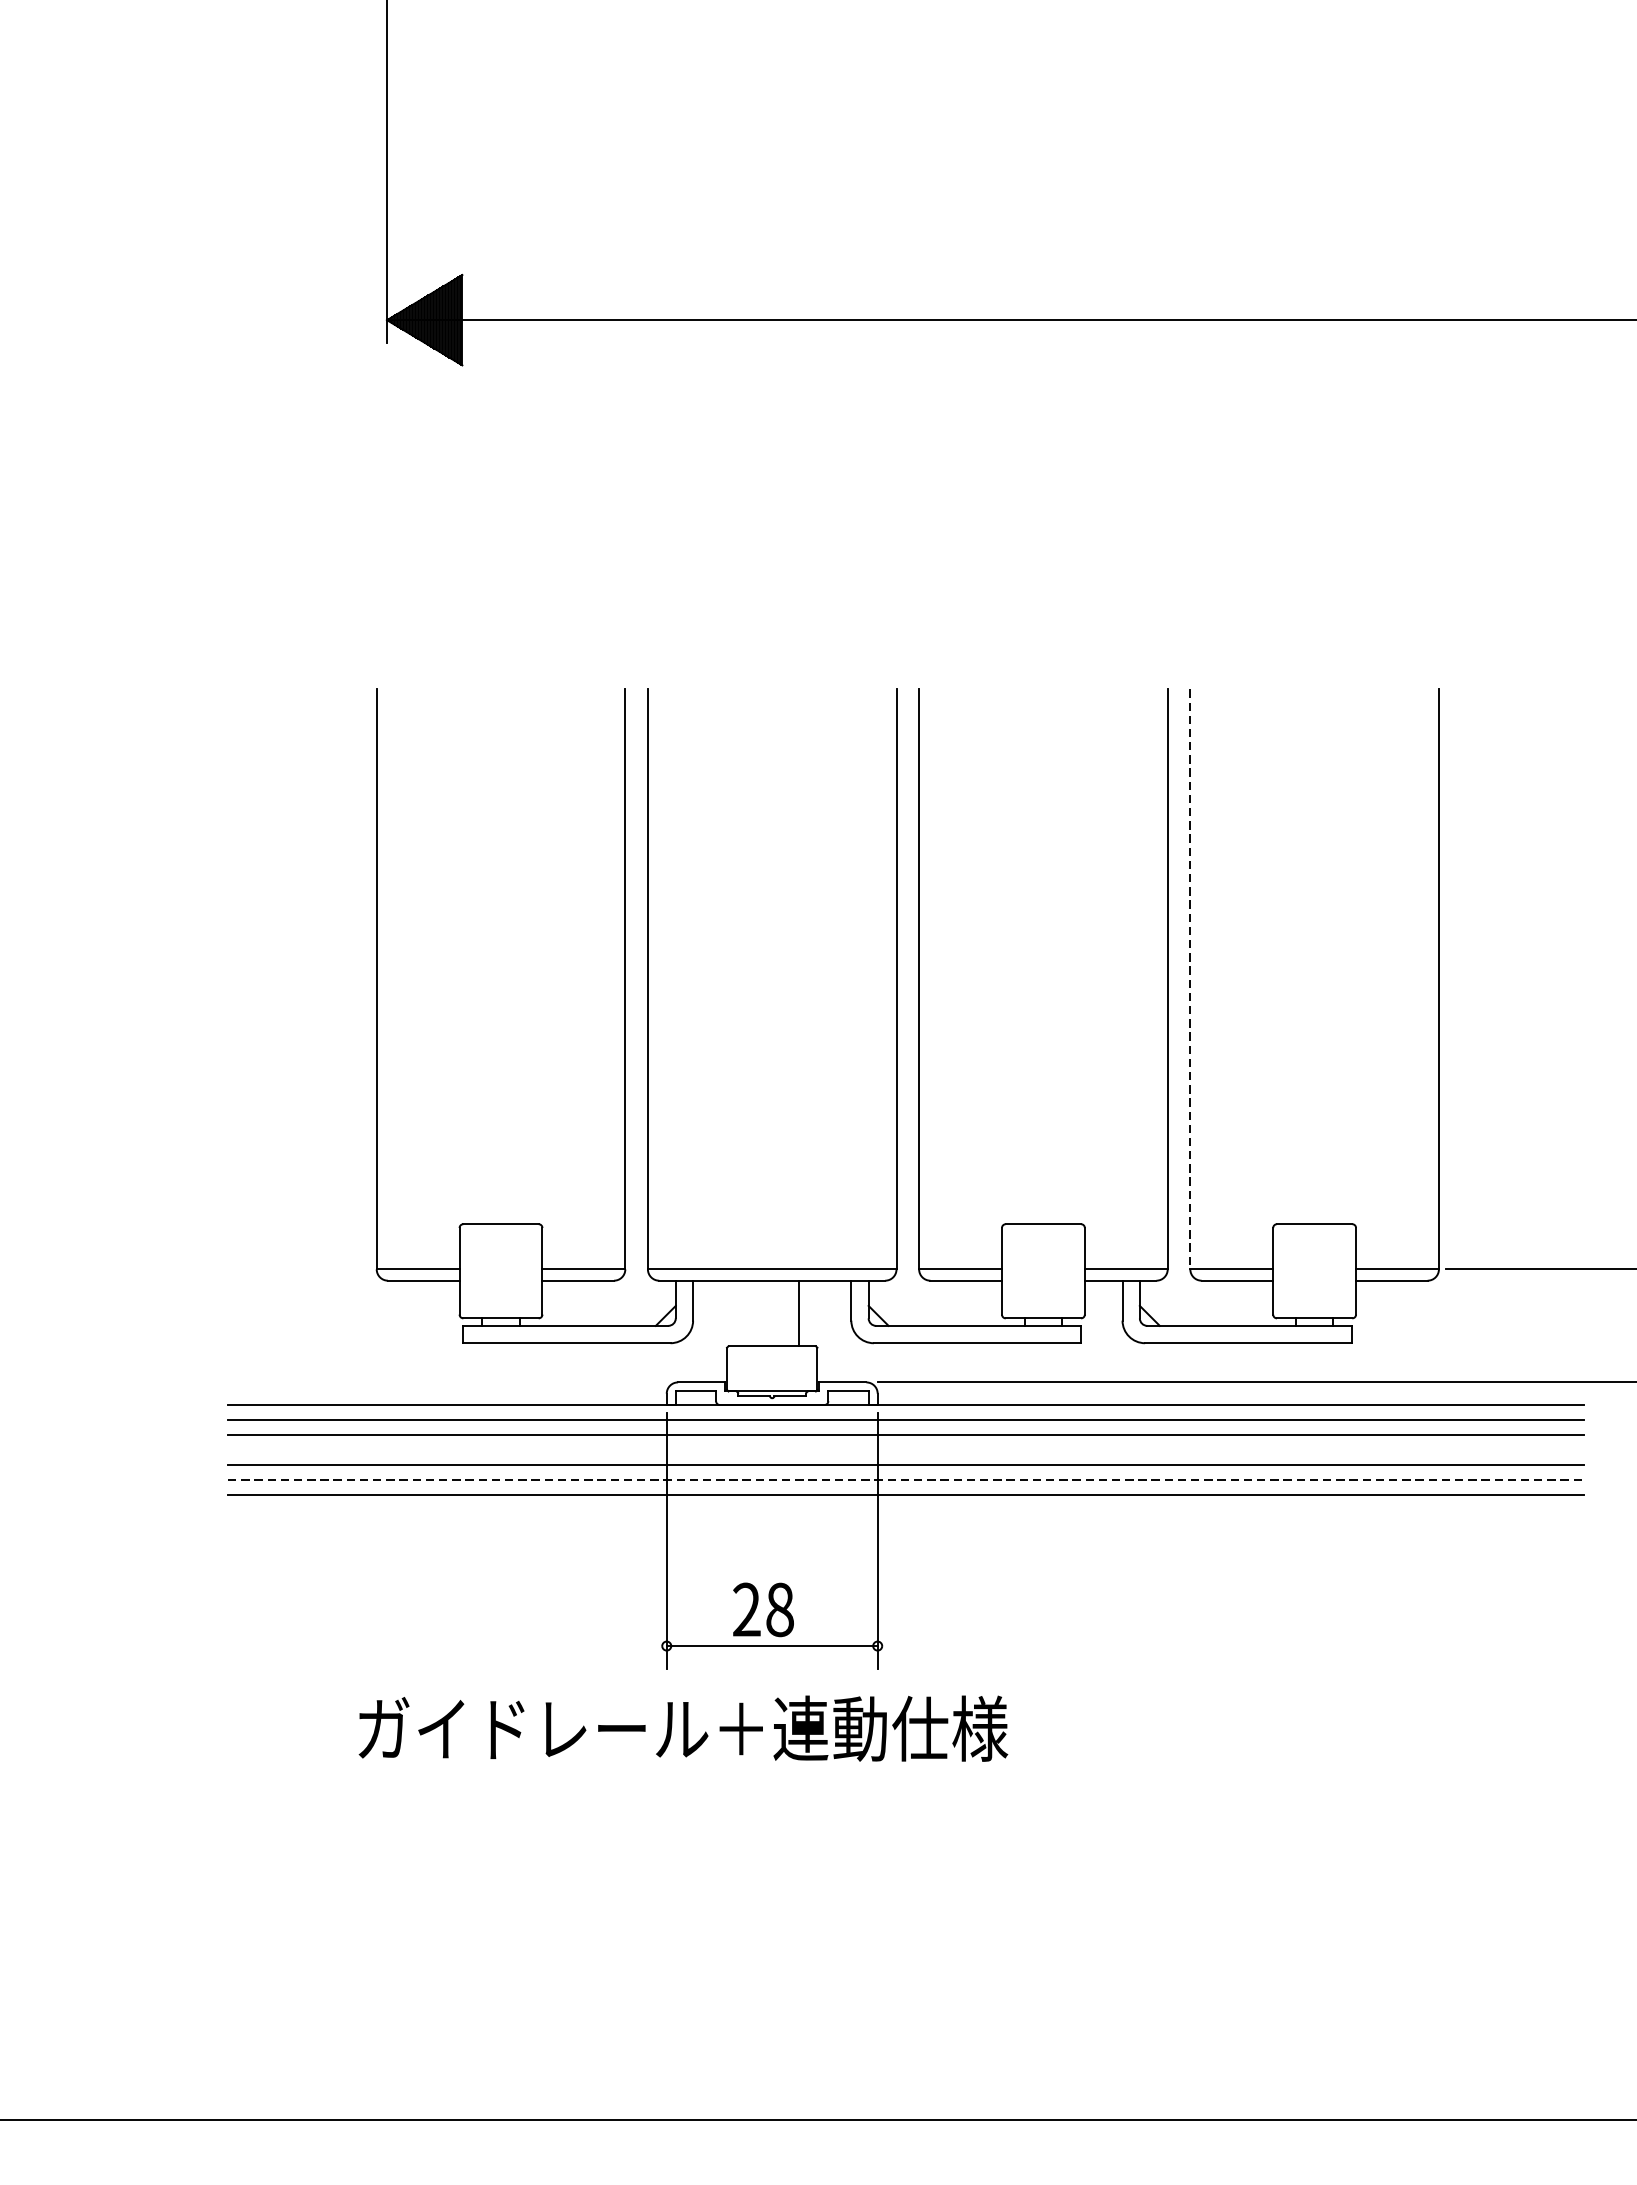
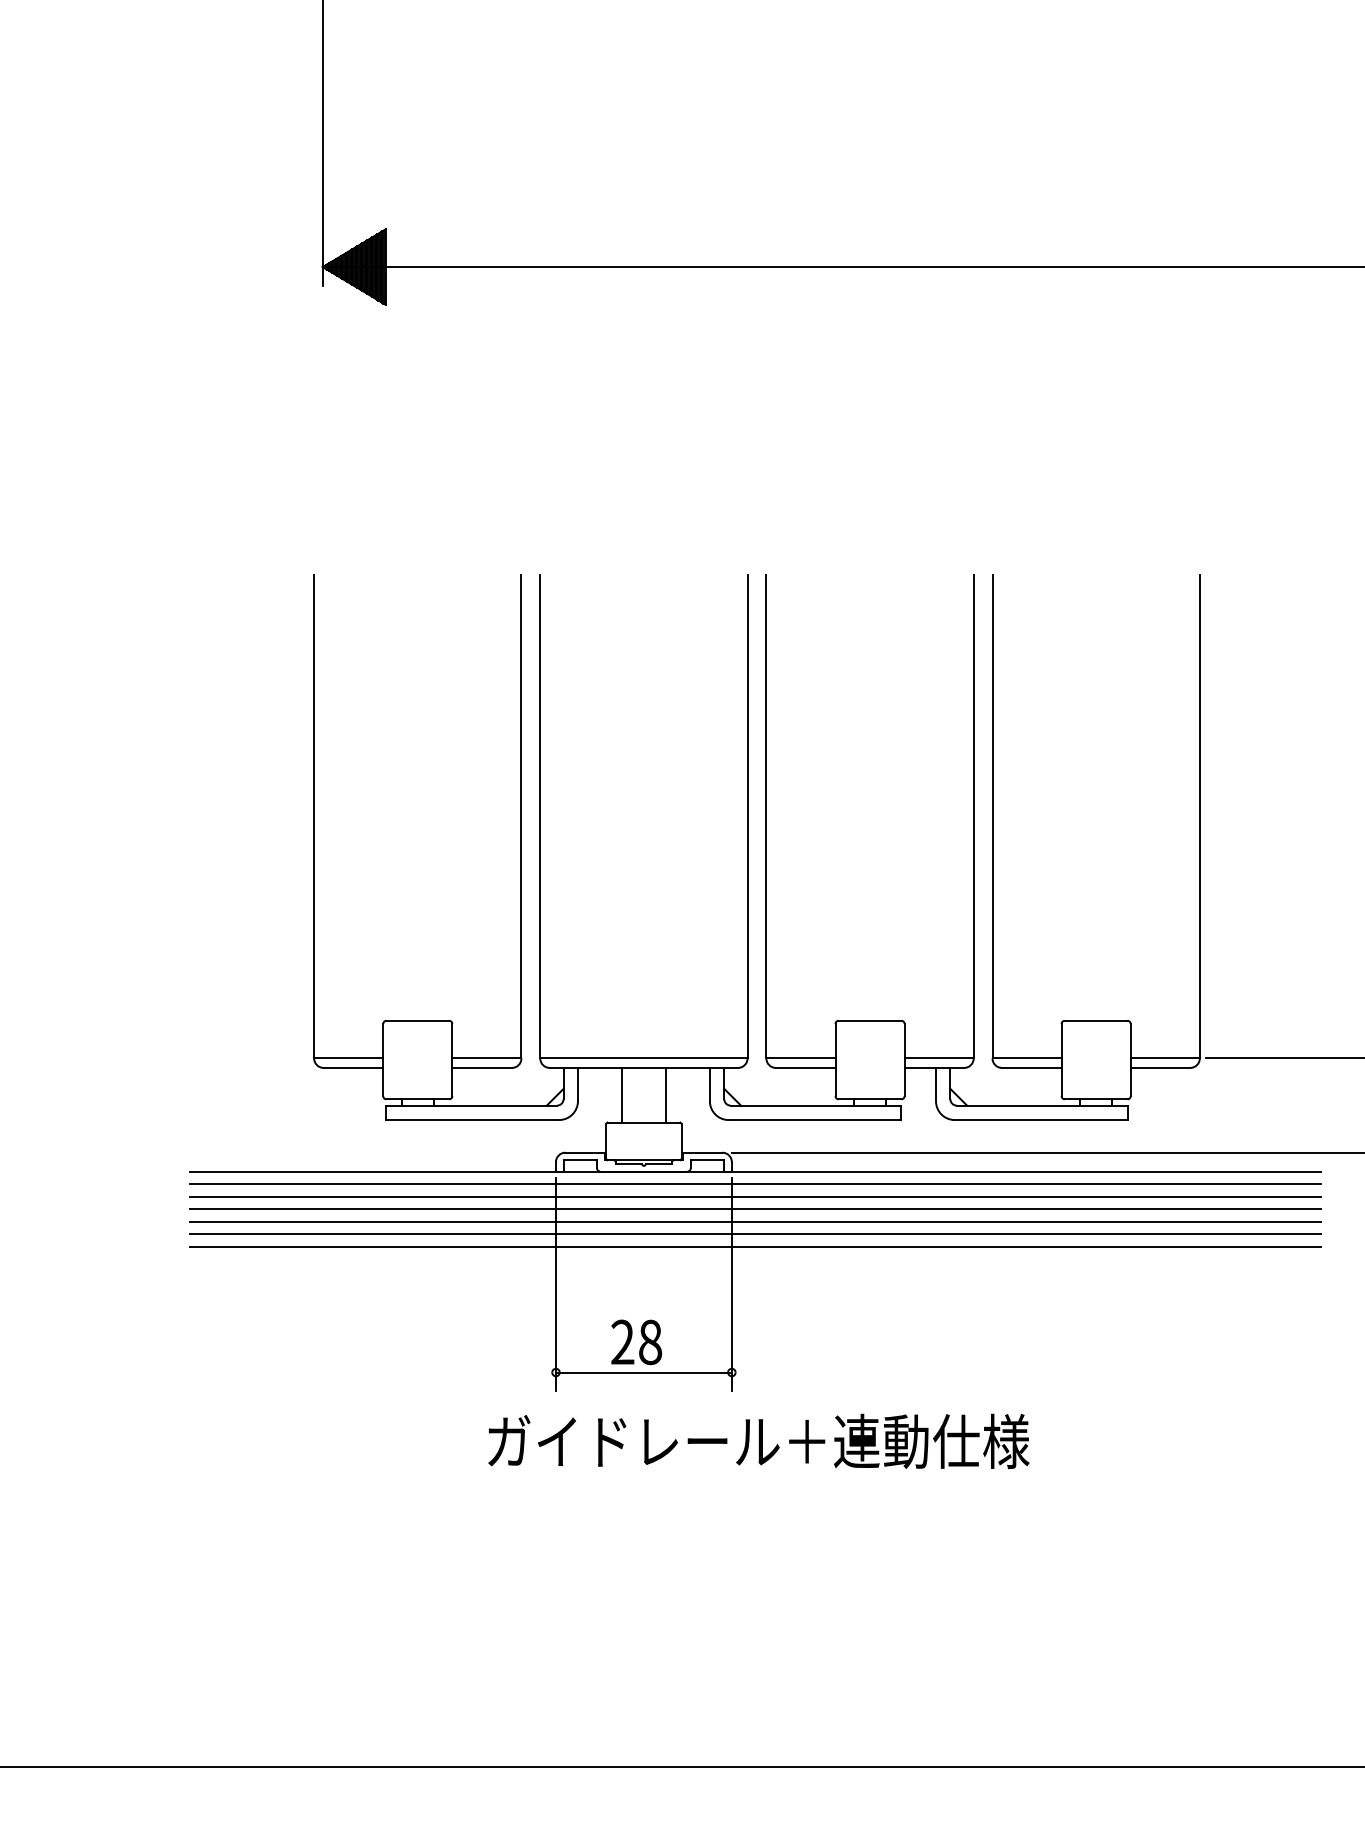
line: (1190, 979) -> (992, 816), dashed -> solid
line: (745, 1312) -> (621, 1094), added
line: (906, 1450) -> (755, 1209), added
line: (906, 1480) -> (755, 1234), dashed -> solid
text: (682, 1727) -> (758, 1440), moved

